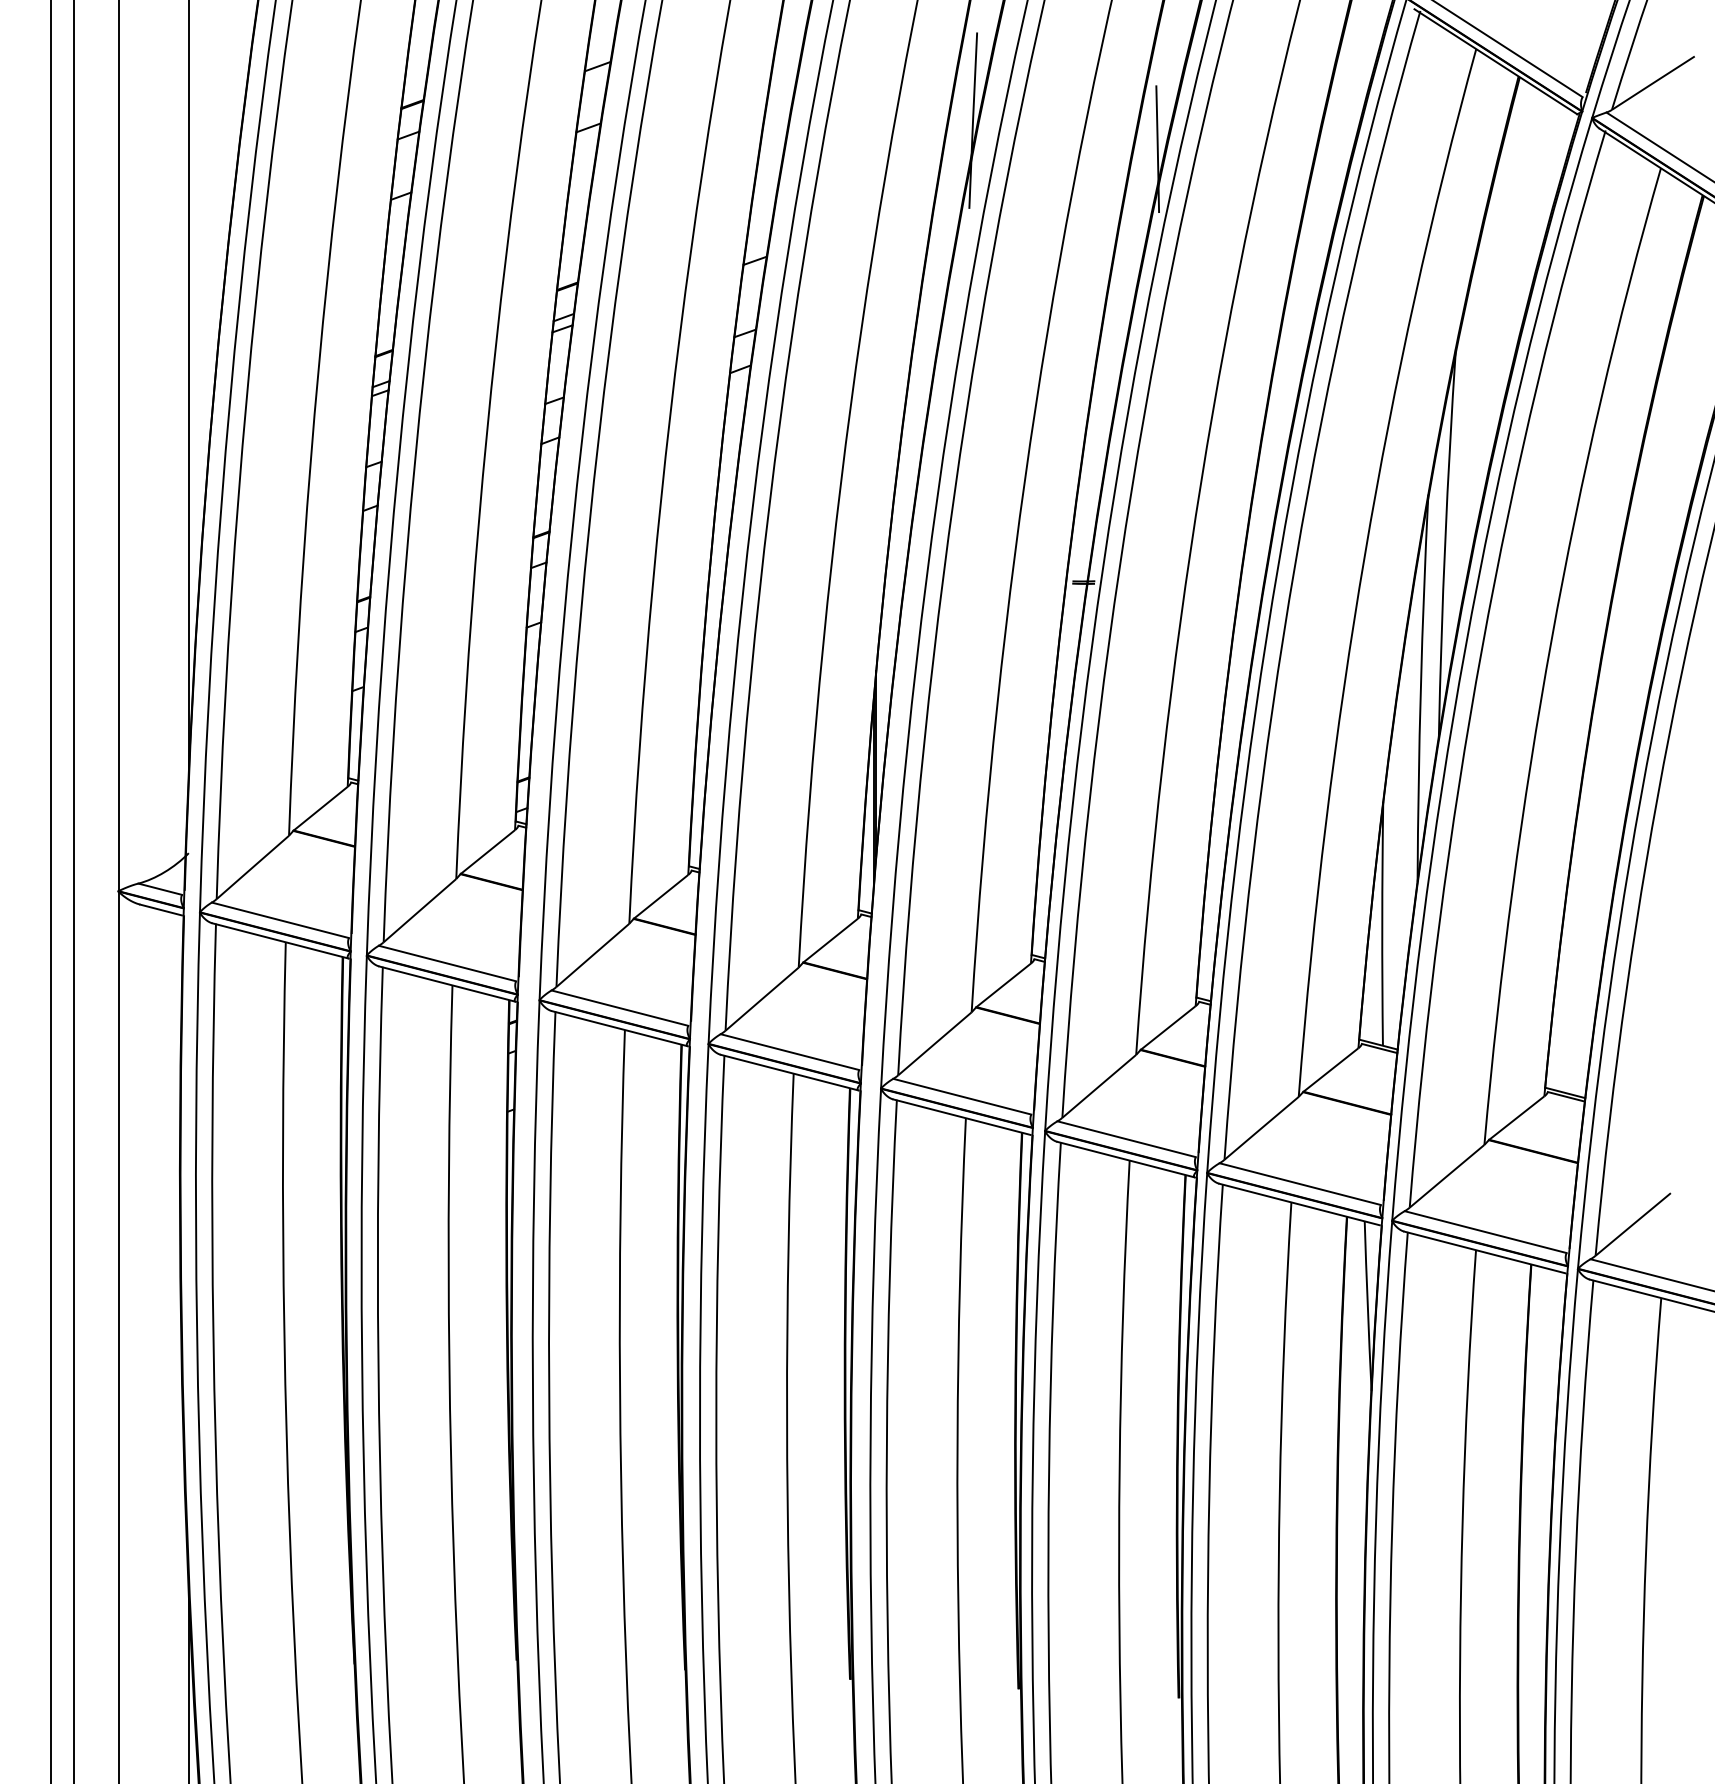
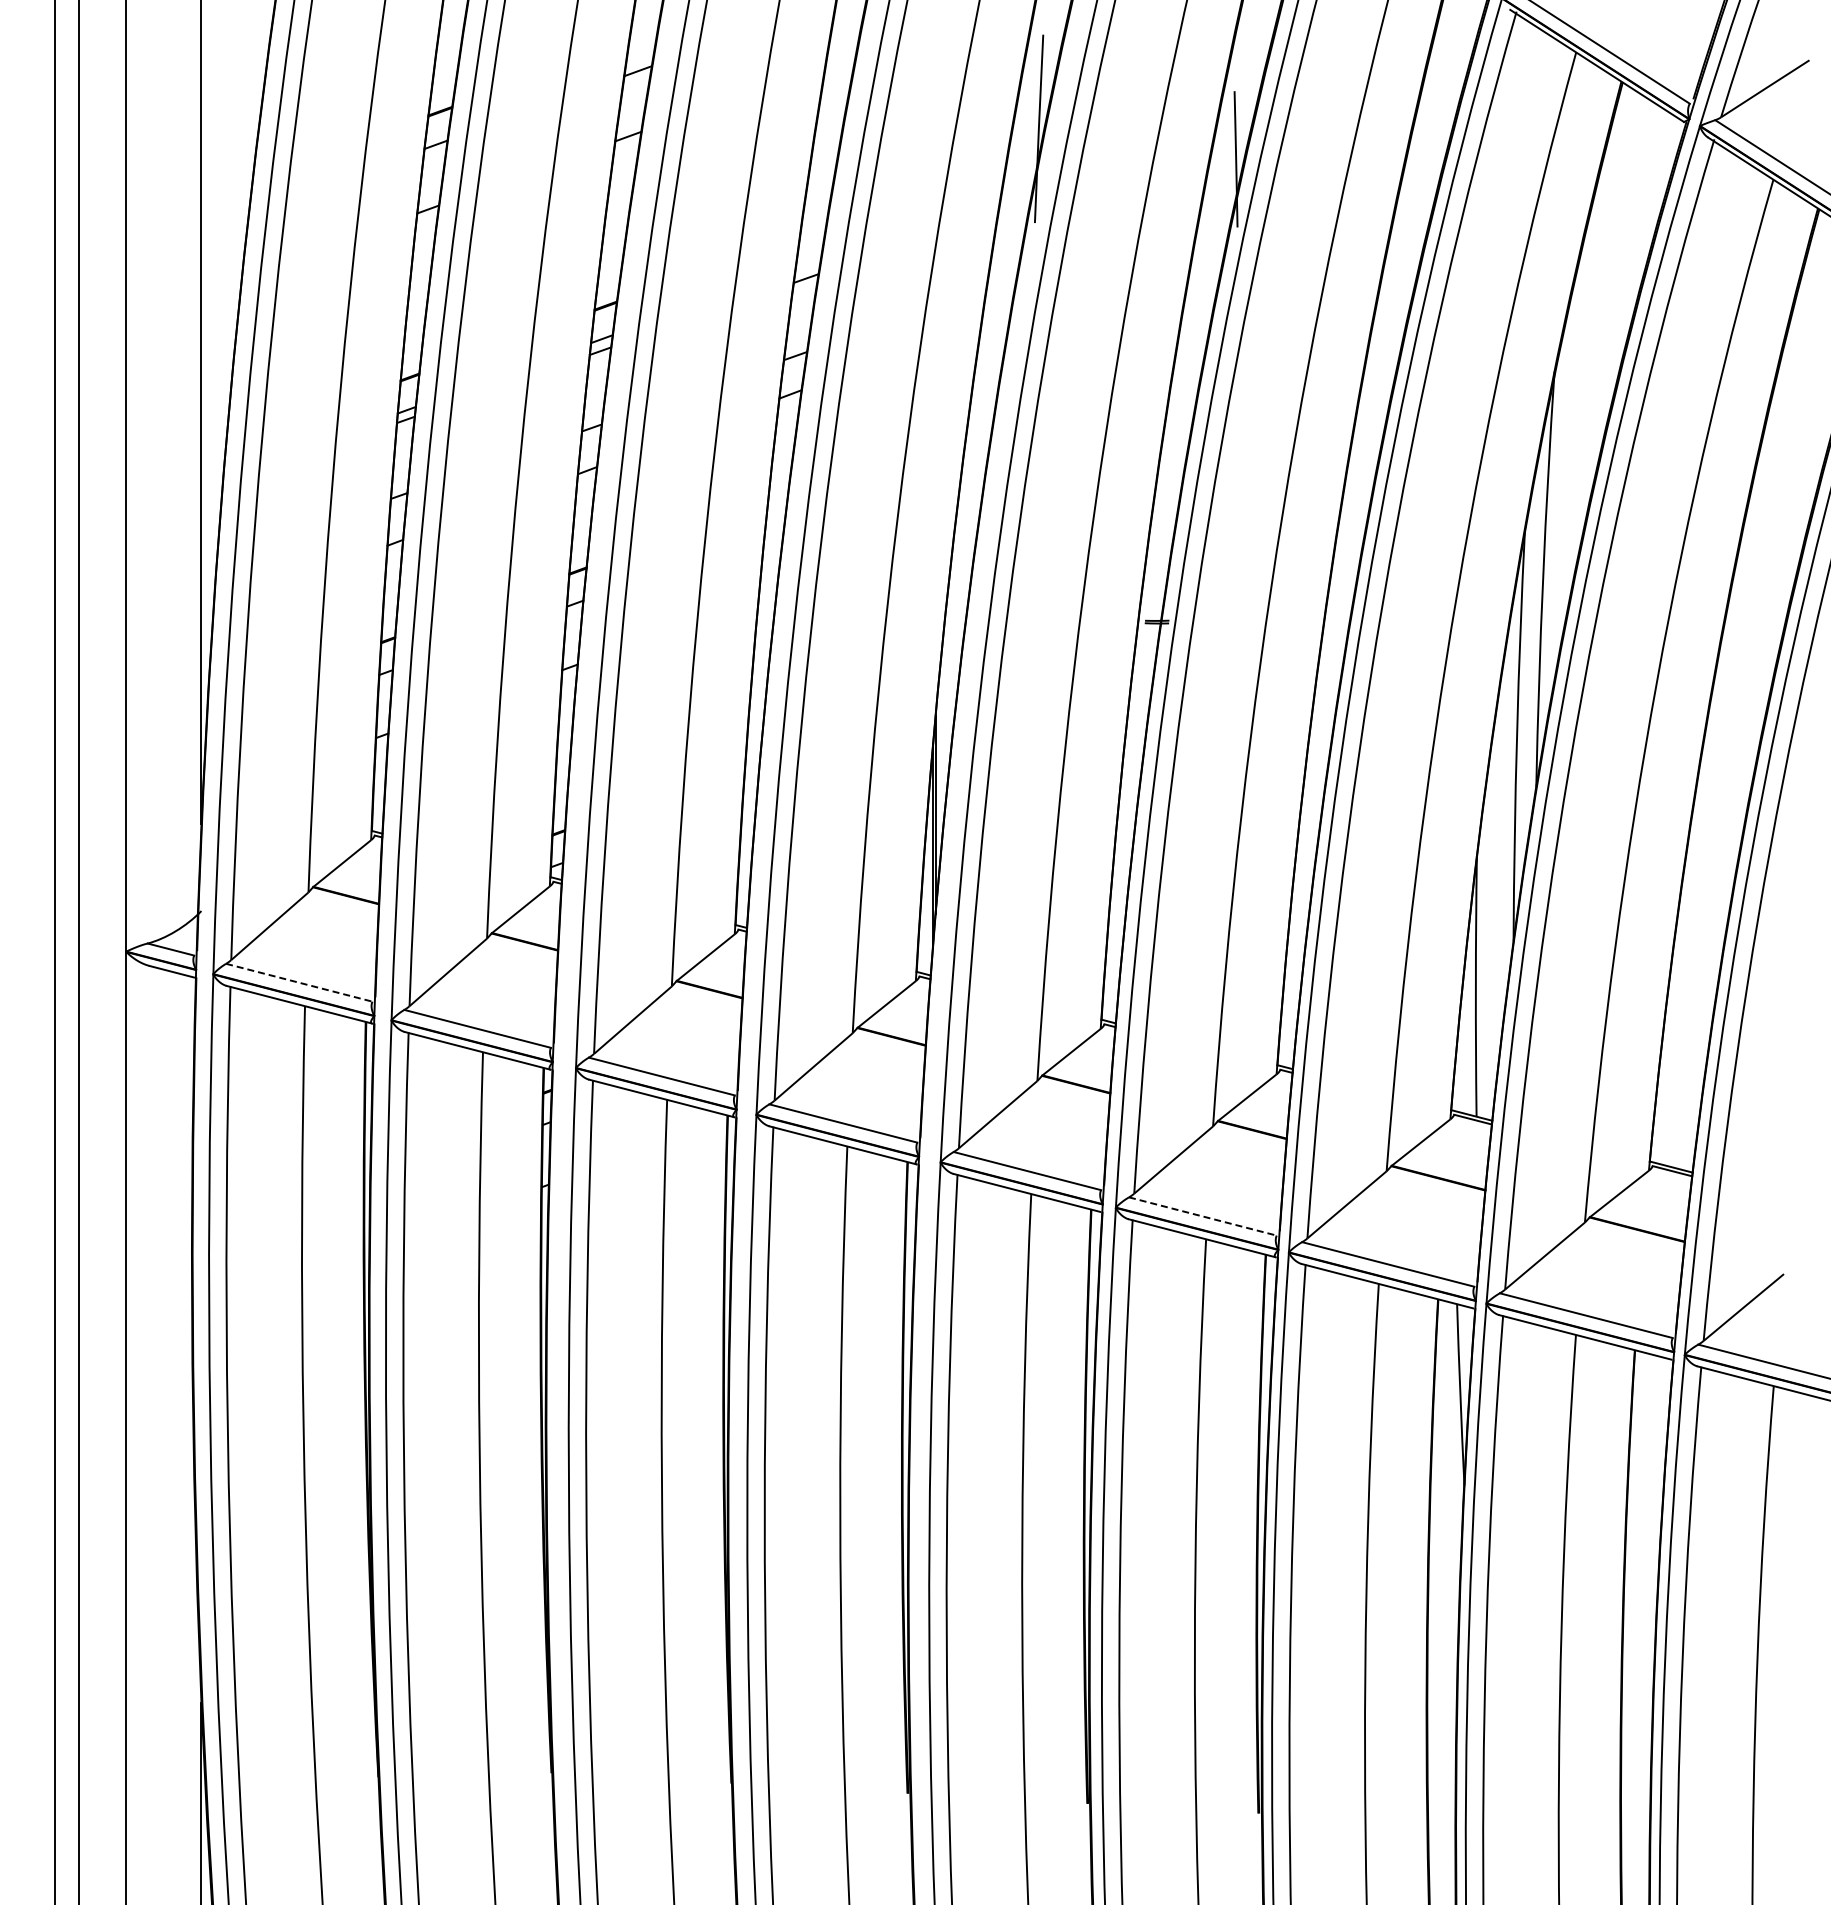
line: (280, 920) -> (299, 982), solid -> dashed
line: (1127, 1139) -> (1203, 1216), solid -> dashed

